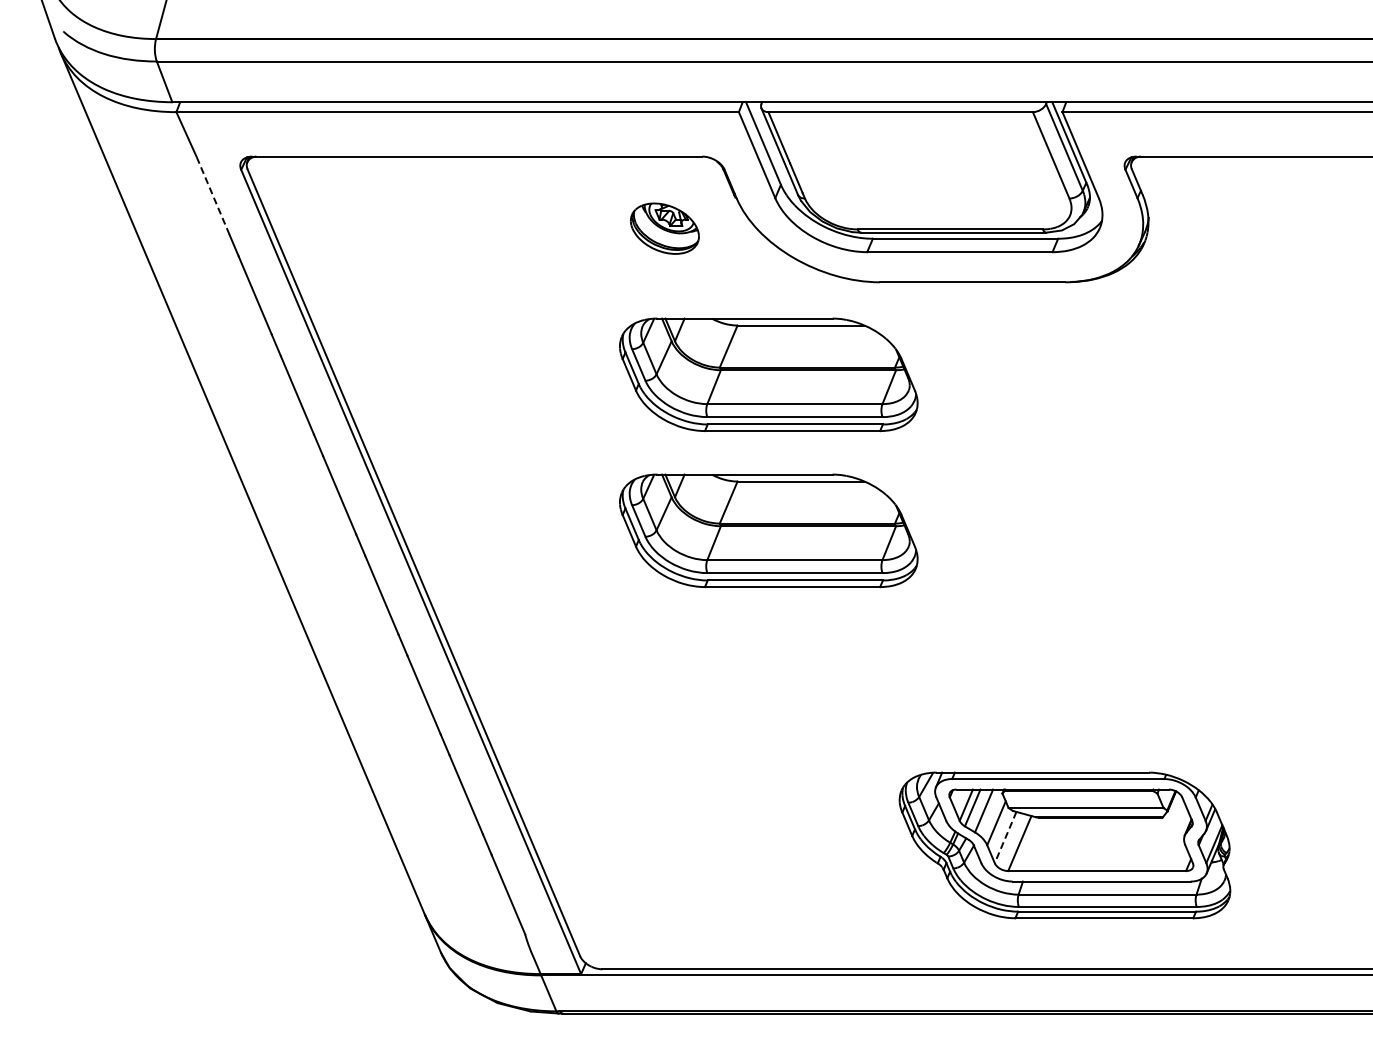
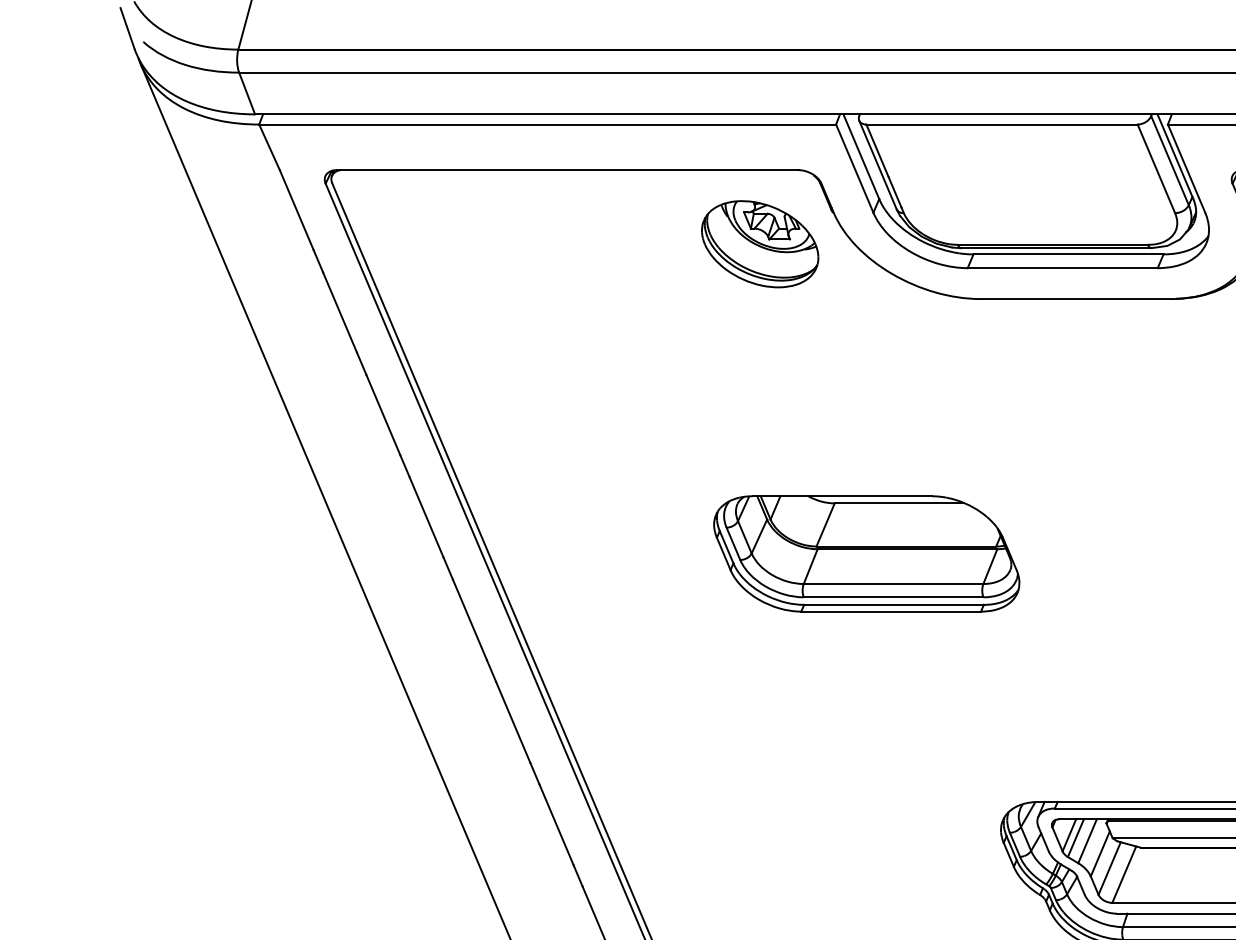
line: (212, 195) -> (296, 210), dashed -> solid
part: (664, 228) -> (759, 243), size x1.67
part: (768, 374) -> (866, 393), removed
line: (1005, 837) -> (1109, 868), dashed -> solid

